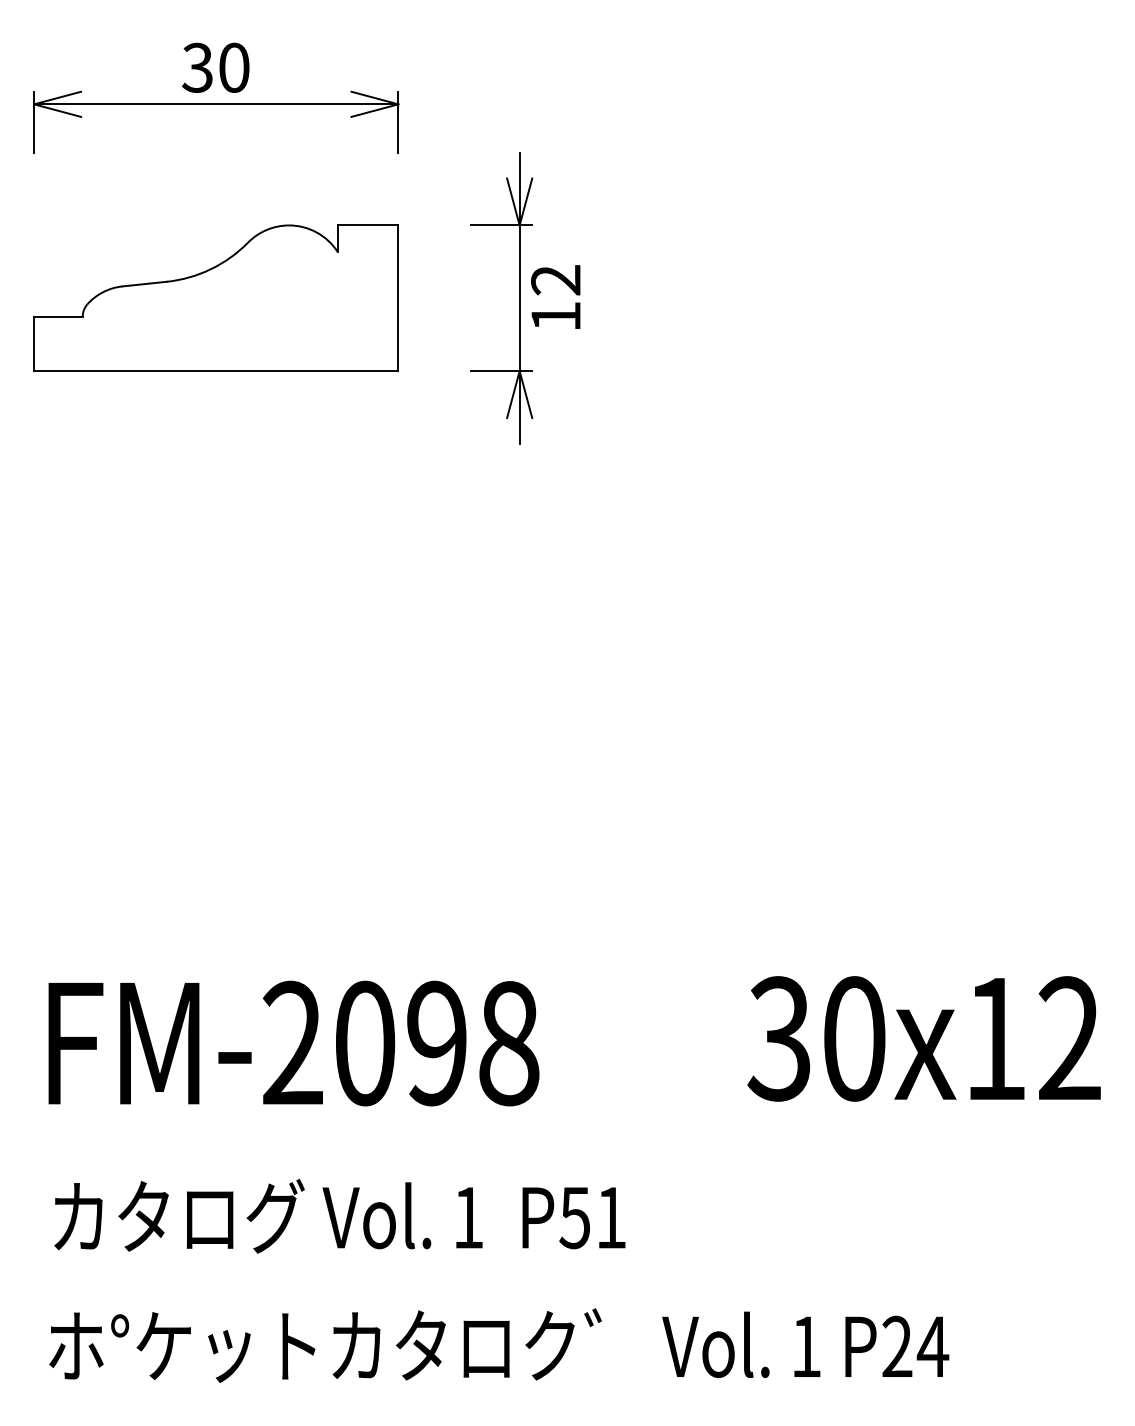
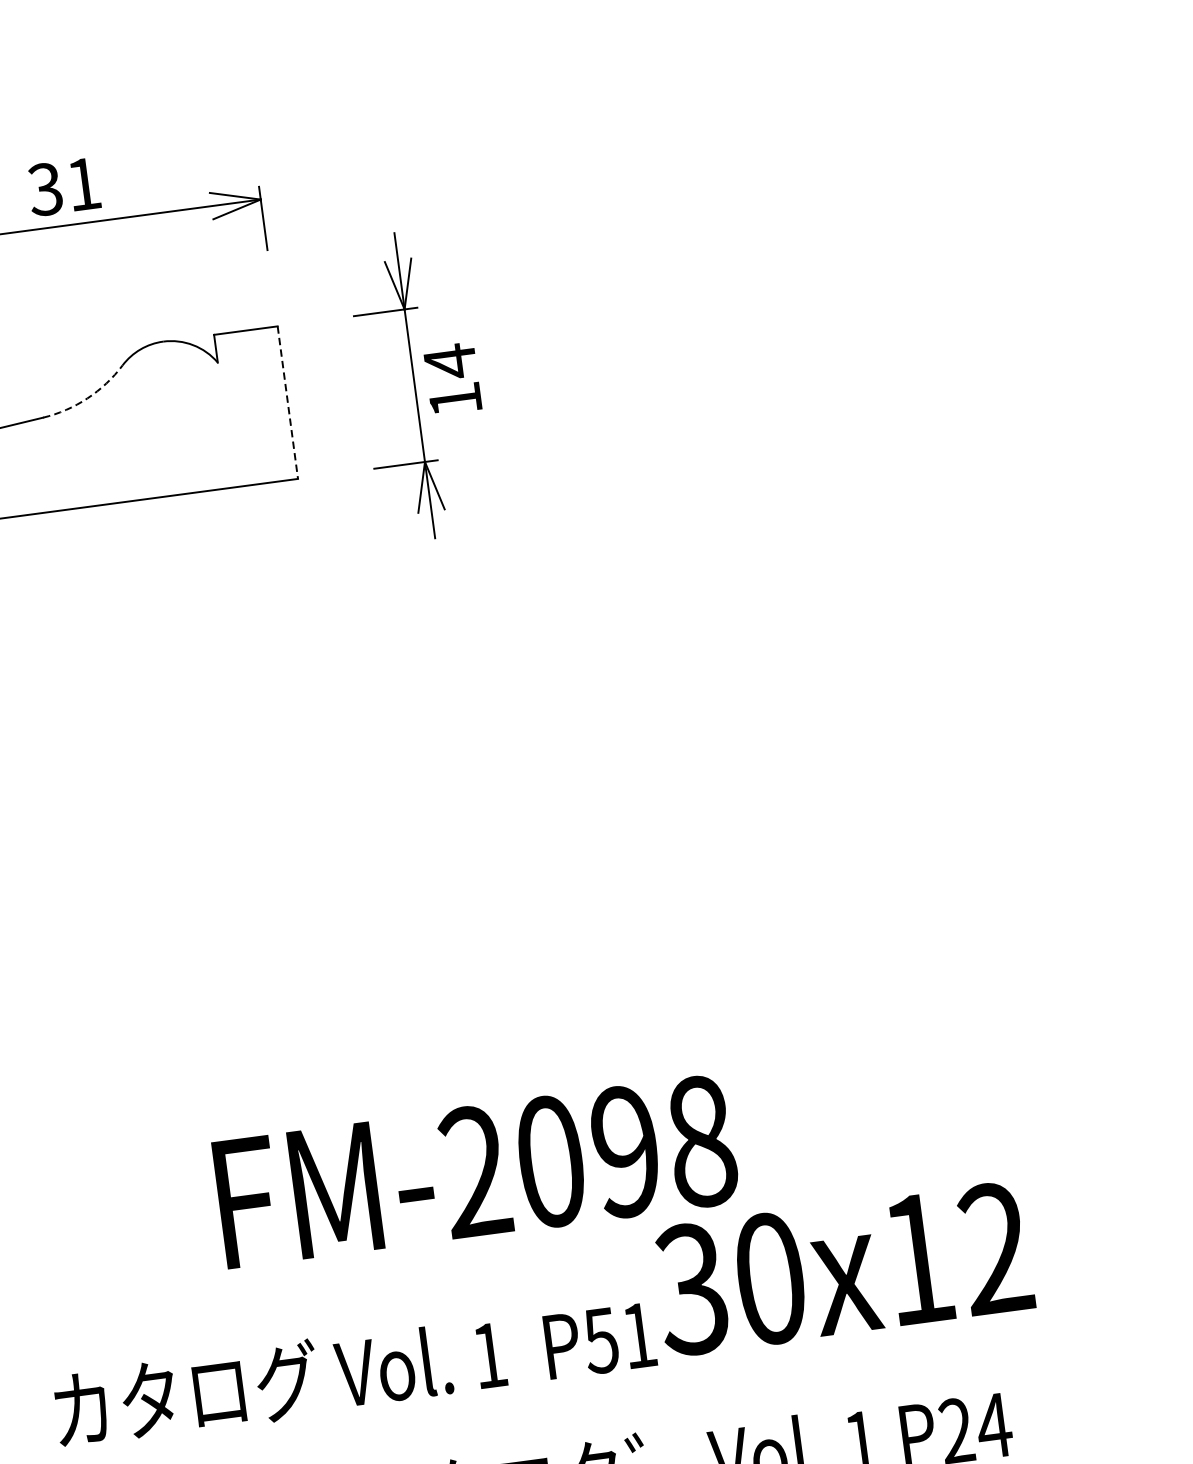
text: (234, 67) -> (83, 183), 30 -> 31
arc: (210, 269) -> (87, 398), solid -> dashed
text: (555, 279) -> (449, 361), 12 -> 14
line: (398, 298) -> (287, 402), solid -> dashed
text: (923, 1038) -> (842, 1268), moved
text: (293, 1043) -> (475, 1171), moved

